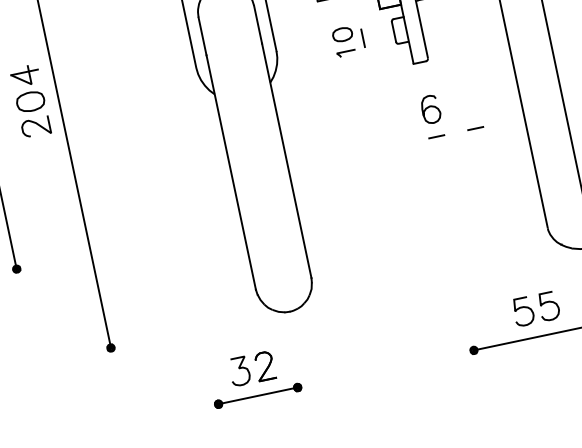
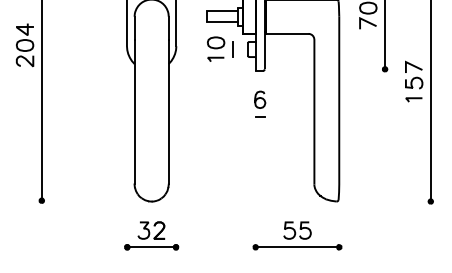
part: (348, 39) -> (220, 48), size x1.43
line: (476, 128) -> (284, 116), removed
part: (253, 376) -> (151, 235), moved

